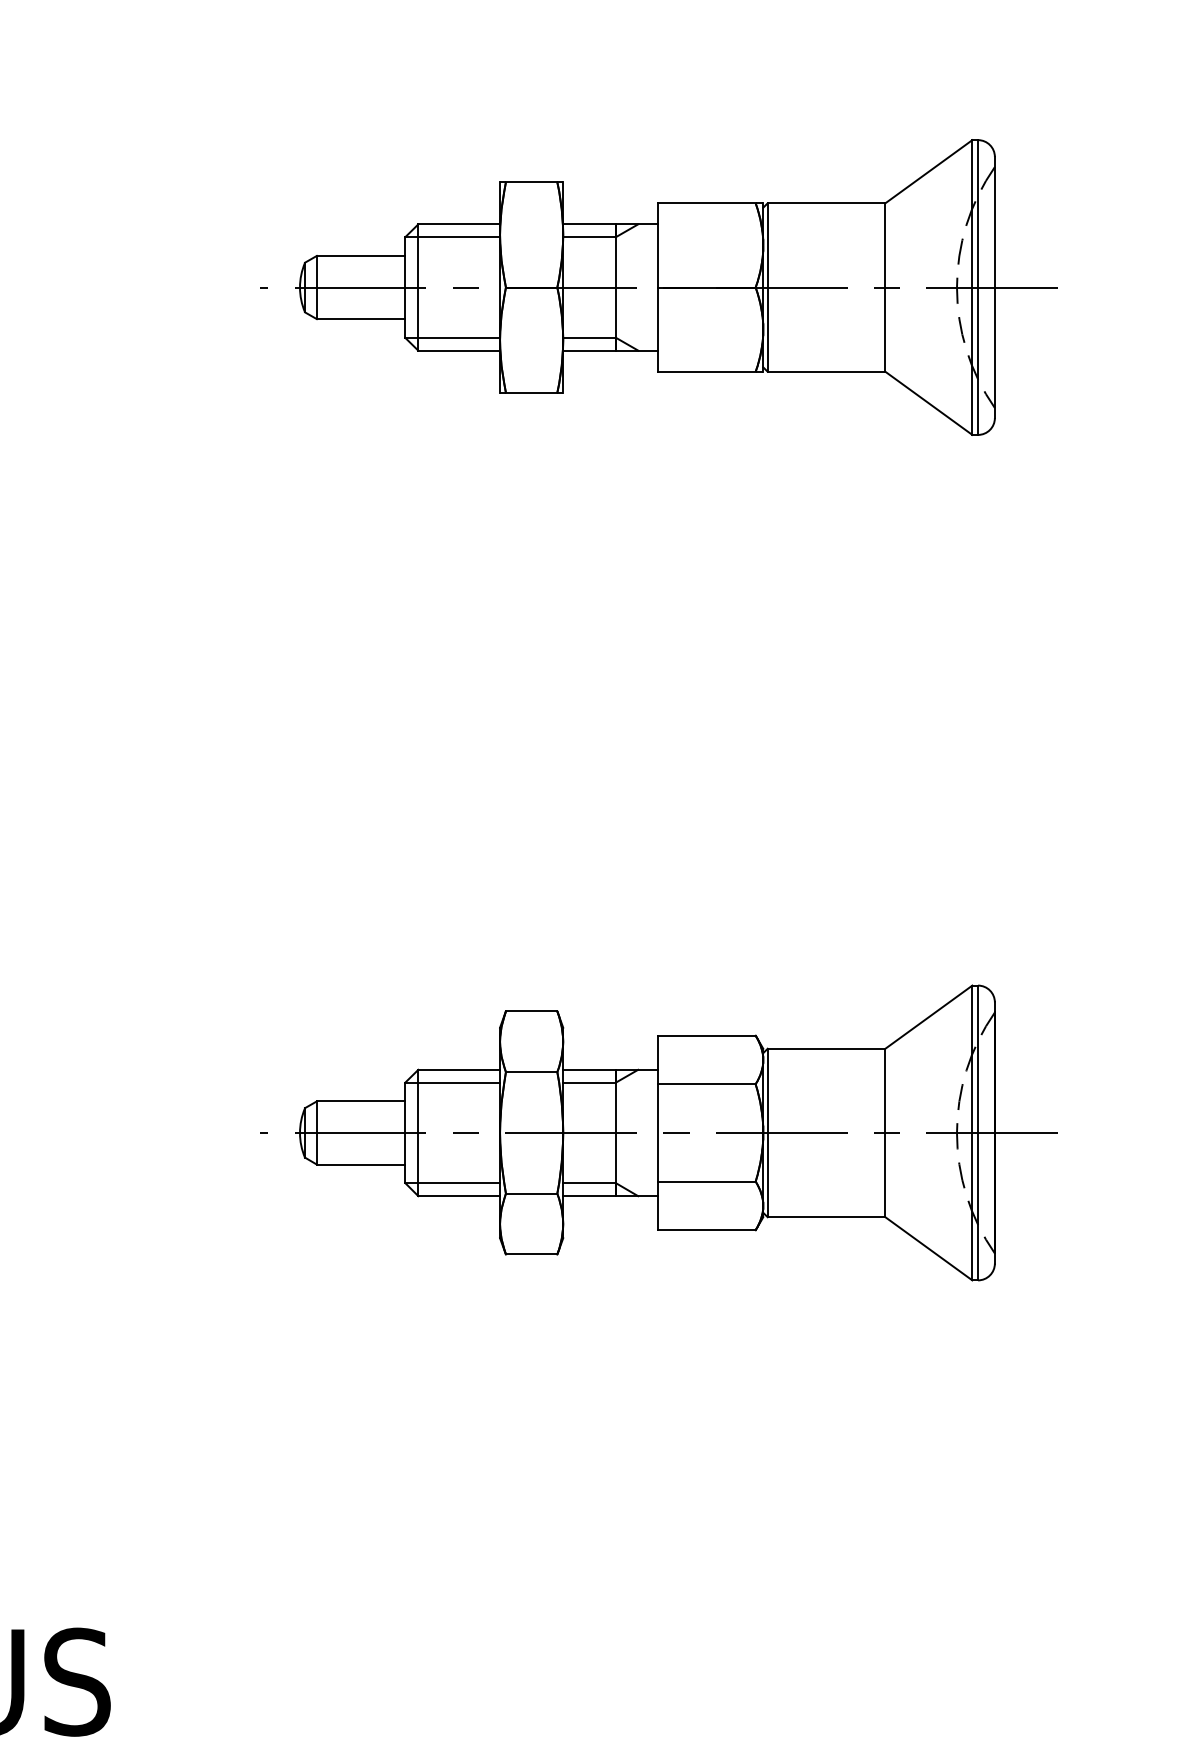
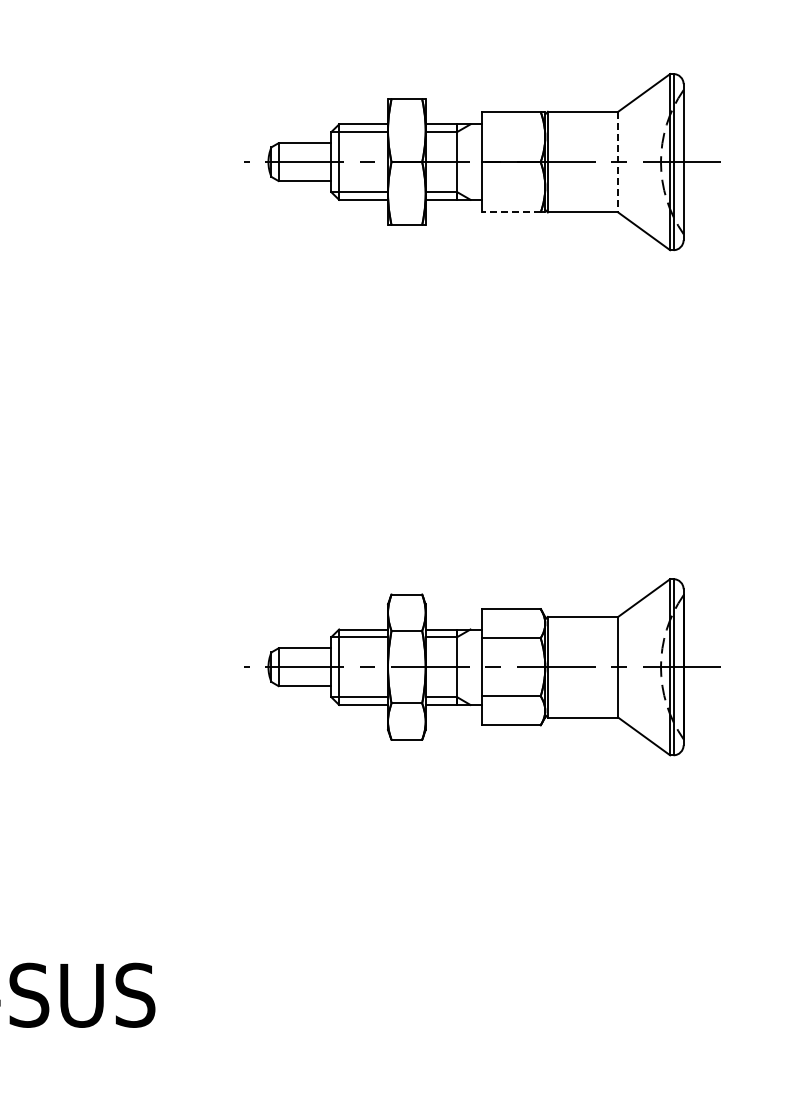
line: (885, 288) -> (618, 162), solid -> dashed
line: (706, 371) -> (511, 212), solid -> dashed

